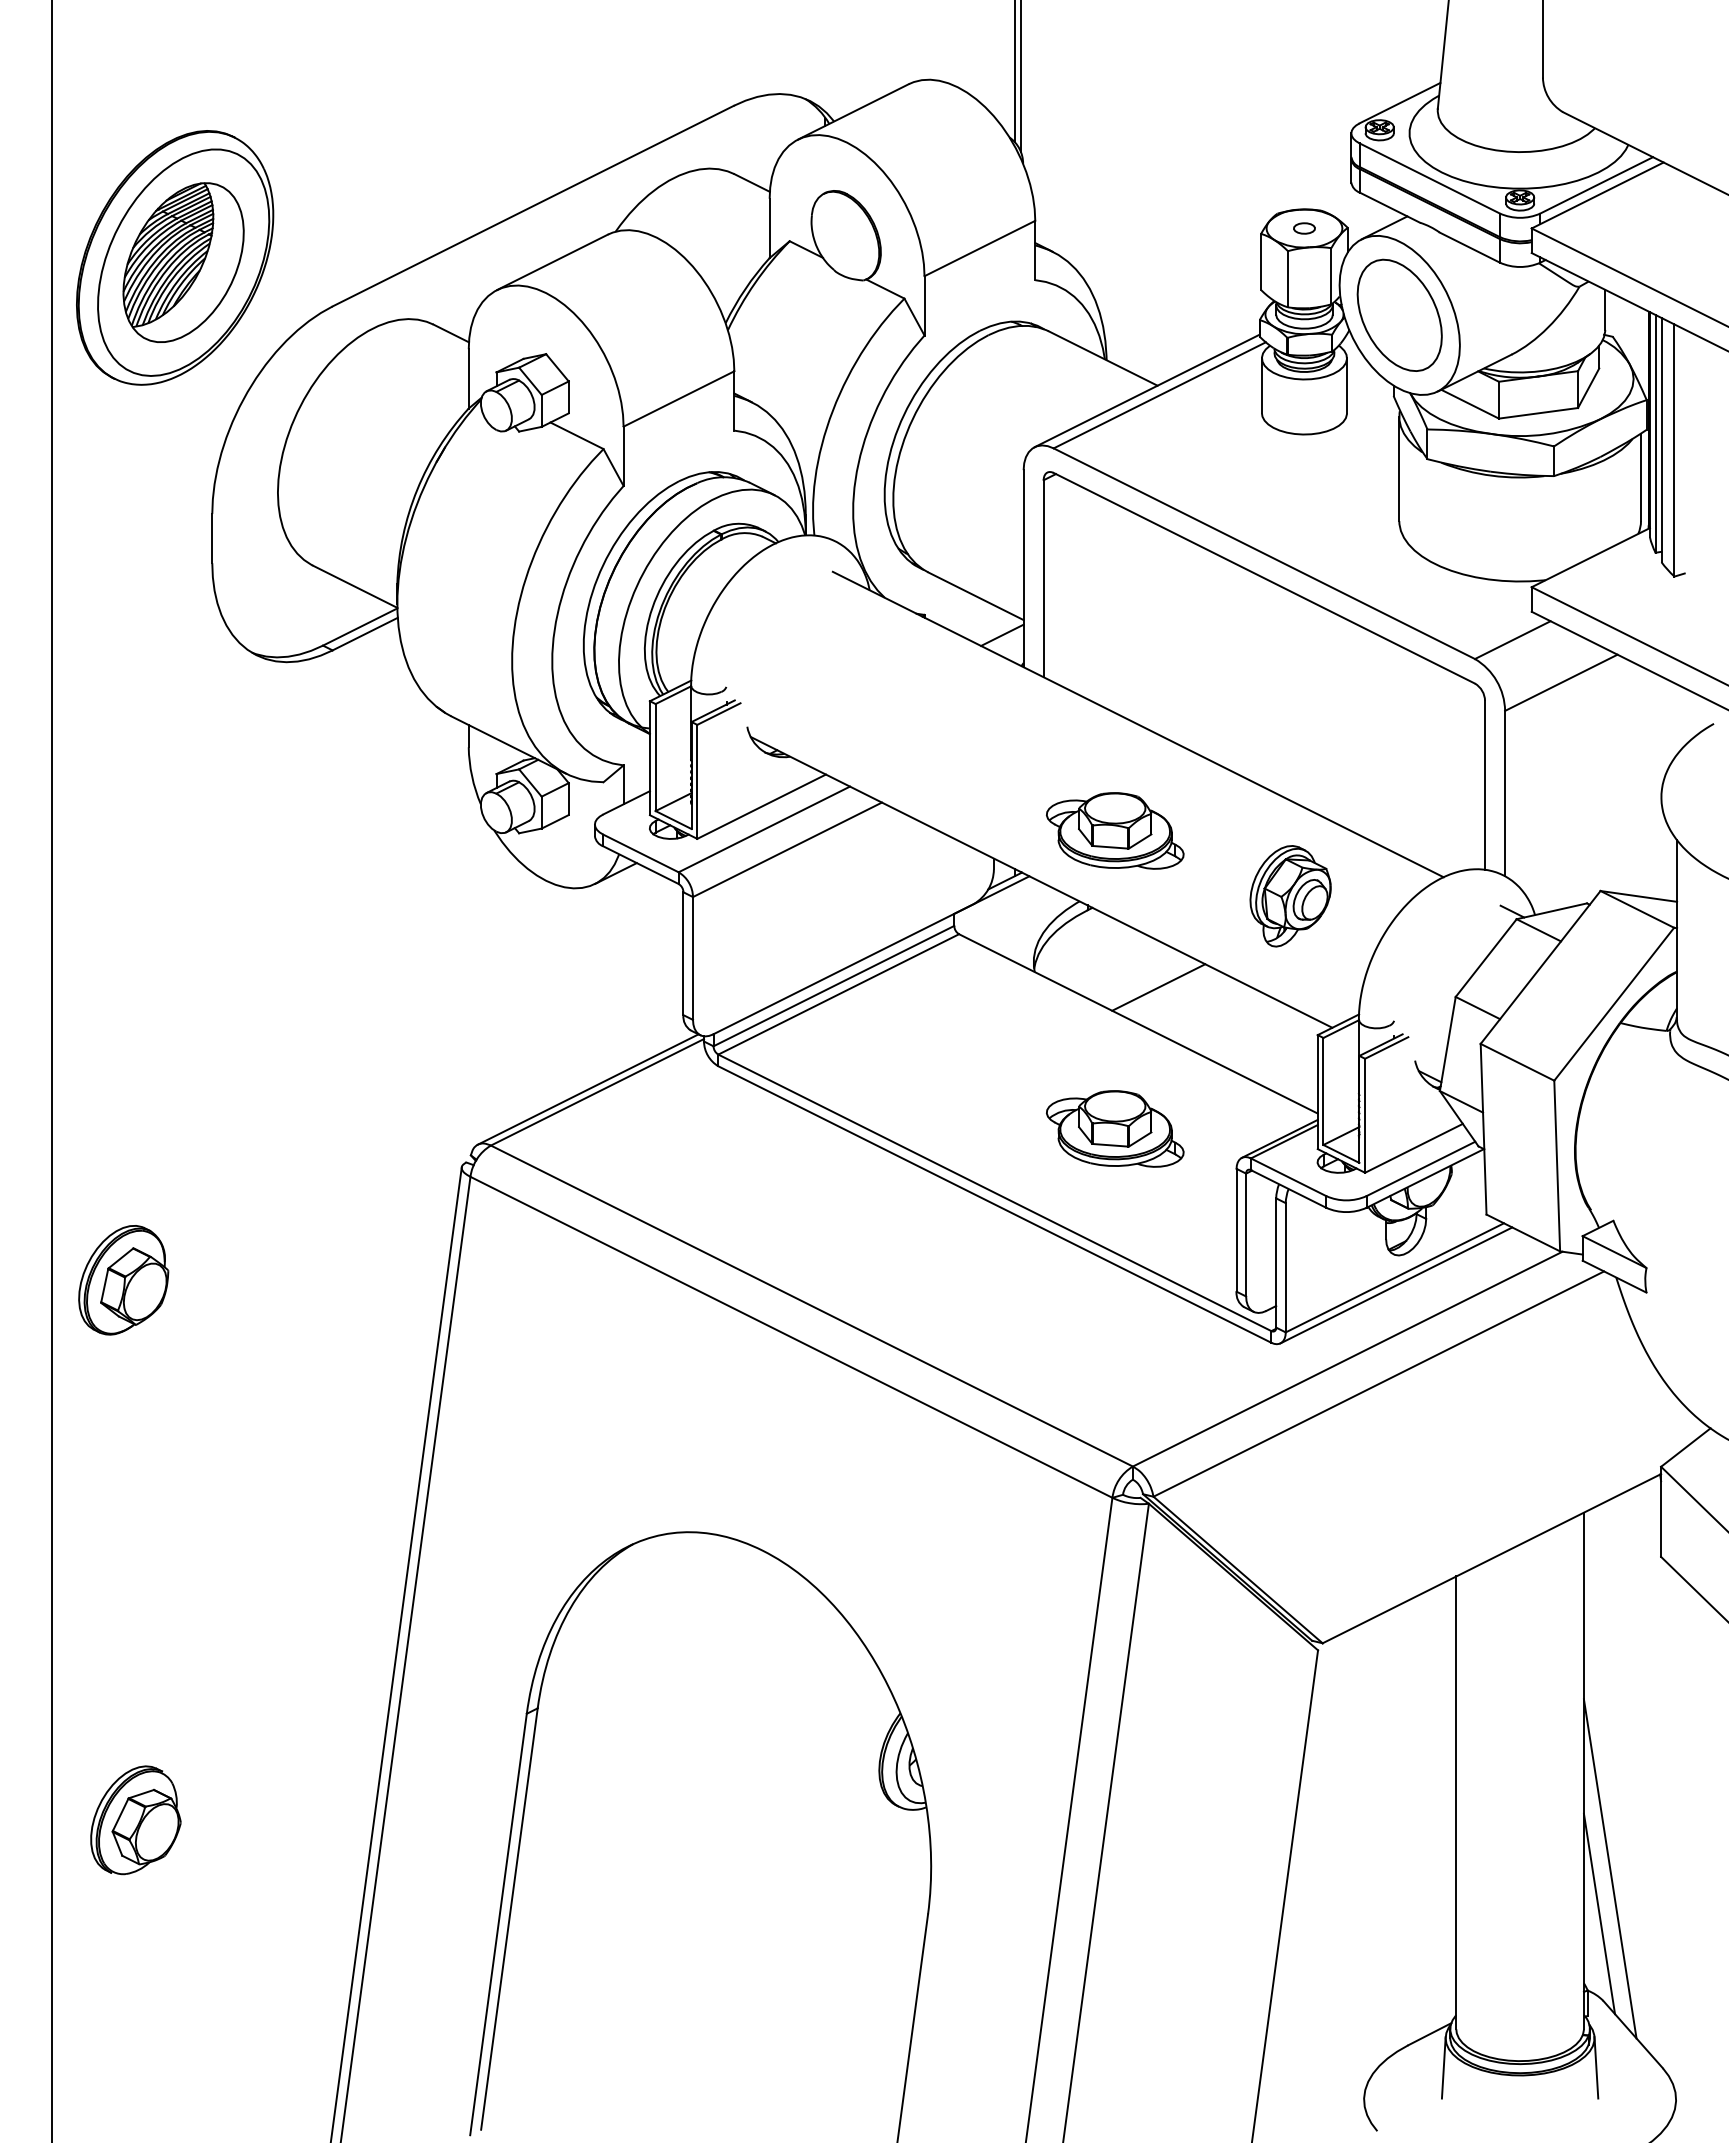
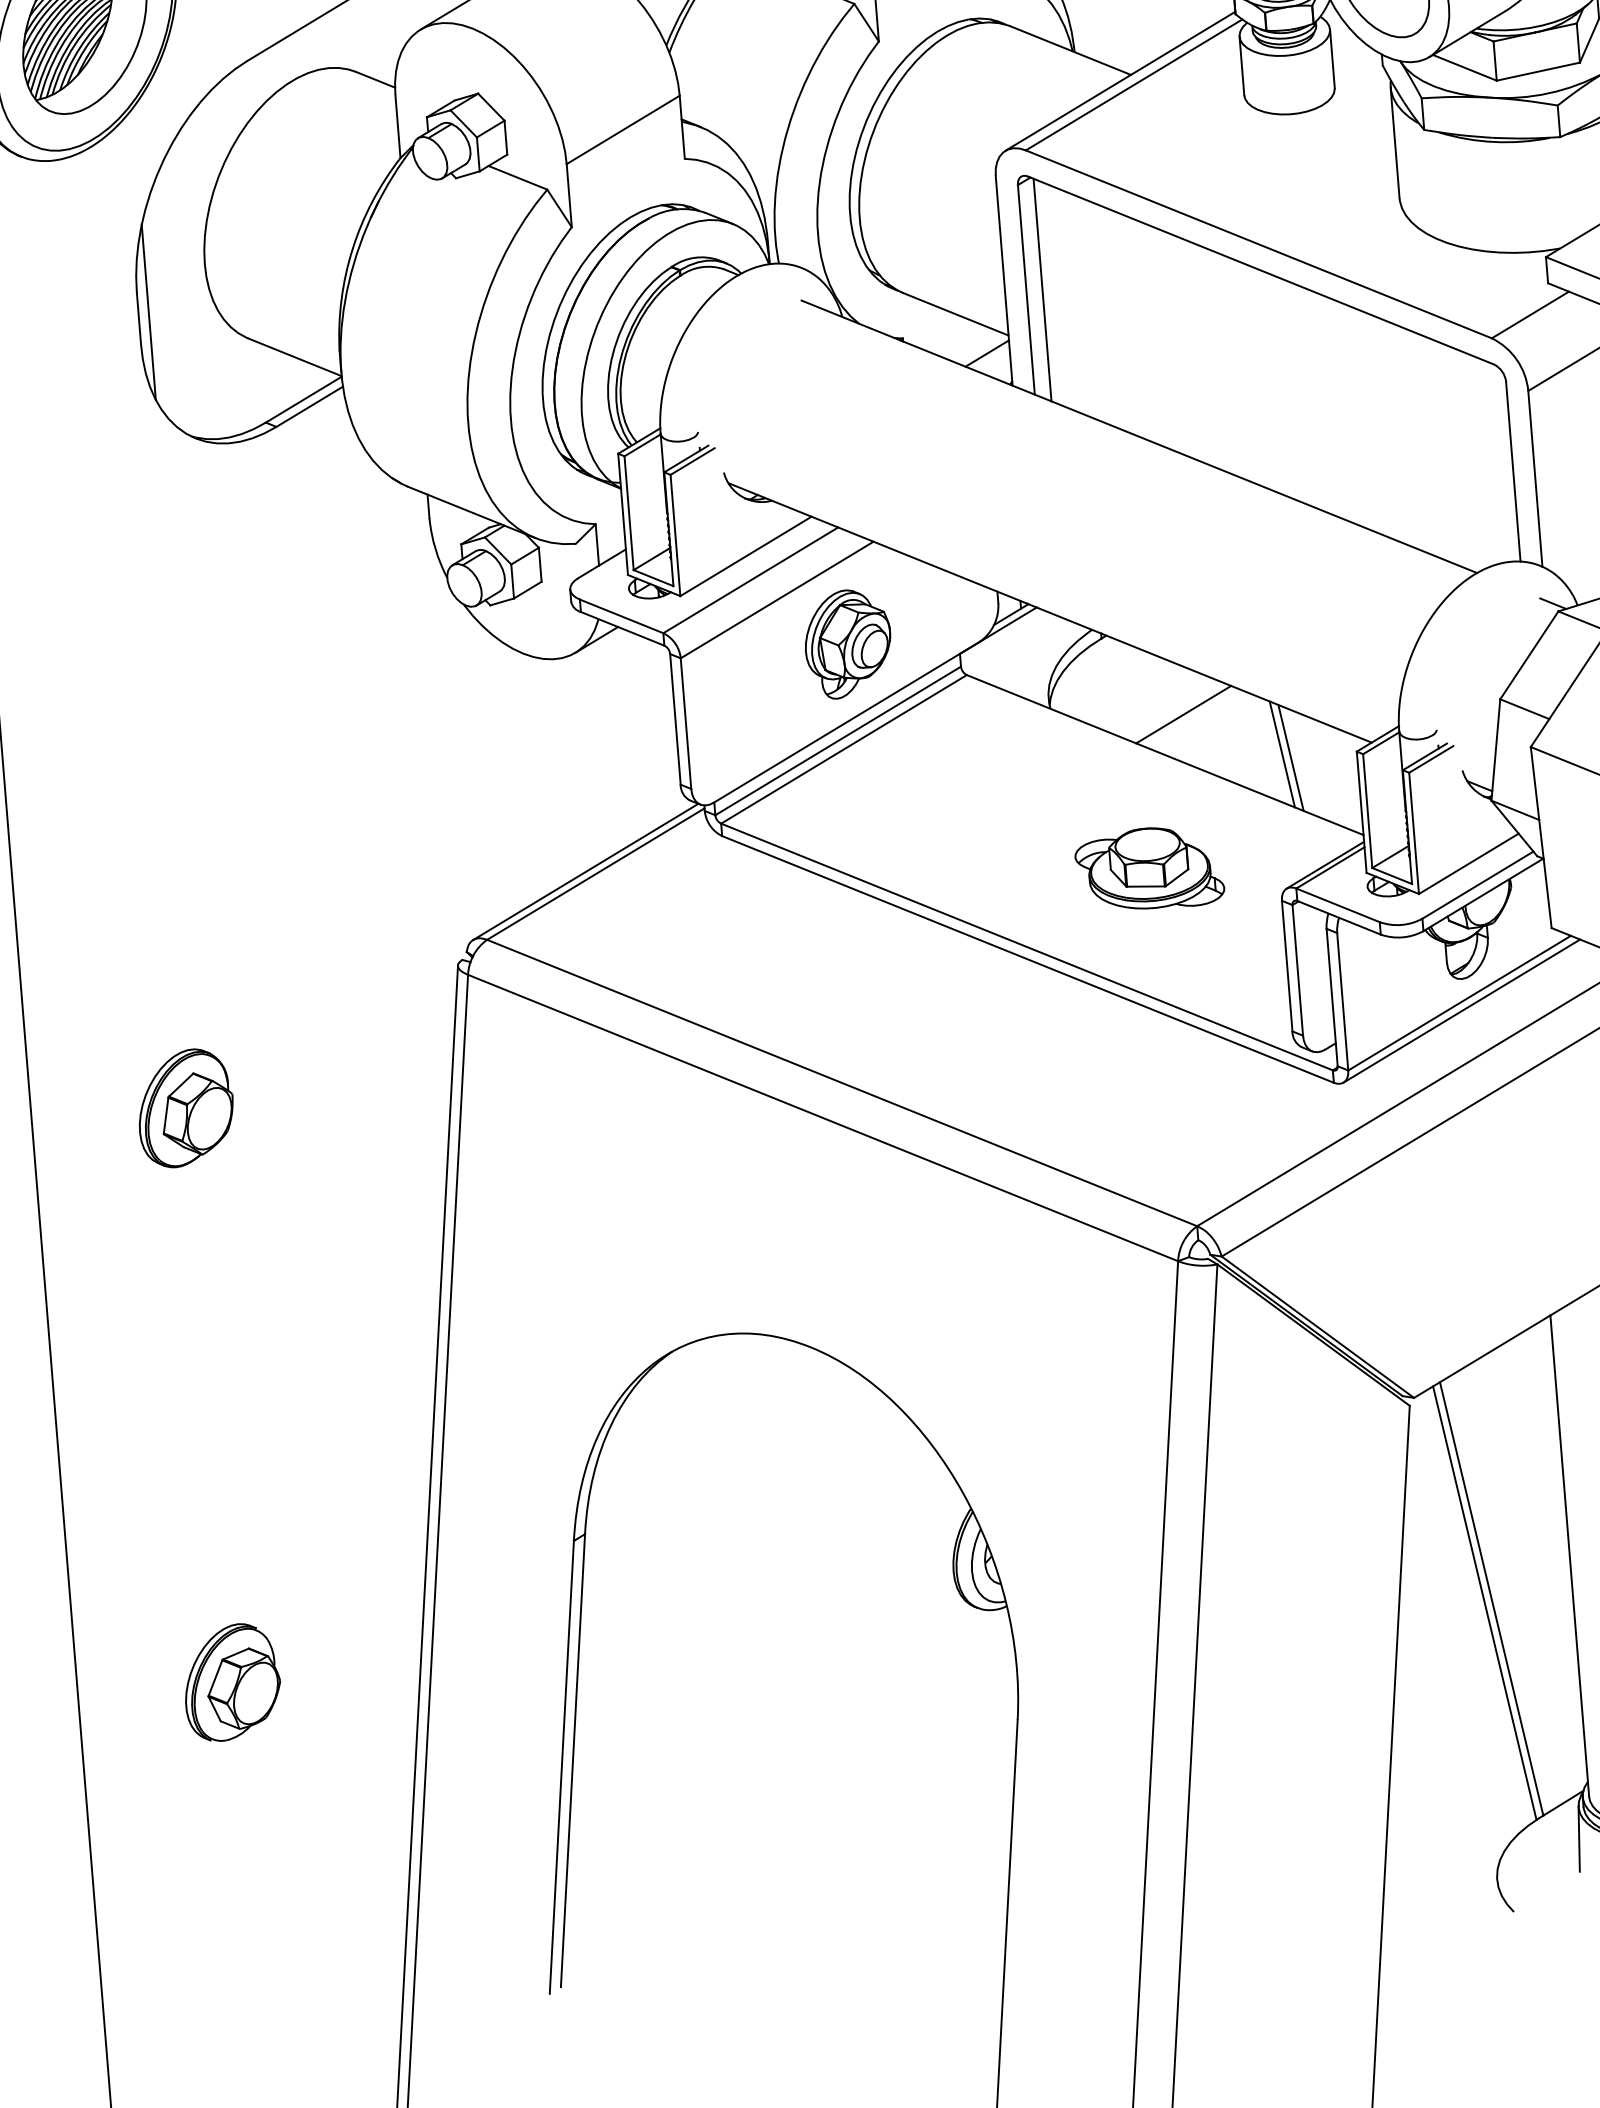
line: (221, 533) -> (148, 312), added
line: (1058, 579) -> (1042, 289), added
part: (1115, 830) -> (1124, 551), removed
part: (1290, 896) -> (848, 644), moved
line: (1247, 1031) -> (1281, 753), added
line: (1255, 1035) -> (1290, 757), added
part: (123, 1280) -> (185, 1108), moved
part: (135, 1820) -> (231, 1682), moved
line: (1380, 1836) -> (1492, 1598), added
line: (1373, 1839) -> (1484, 1602), added

